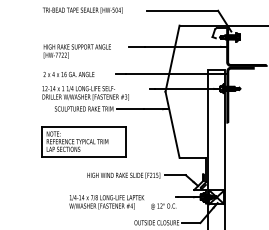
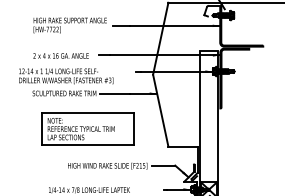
text: (76, 51) -> (69, 25), moved
text: (68, 74) -> (60, 55), moved
part: (83, 141) -> (87, 128), moved

